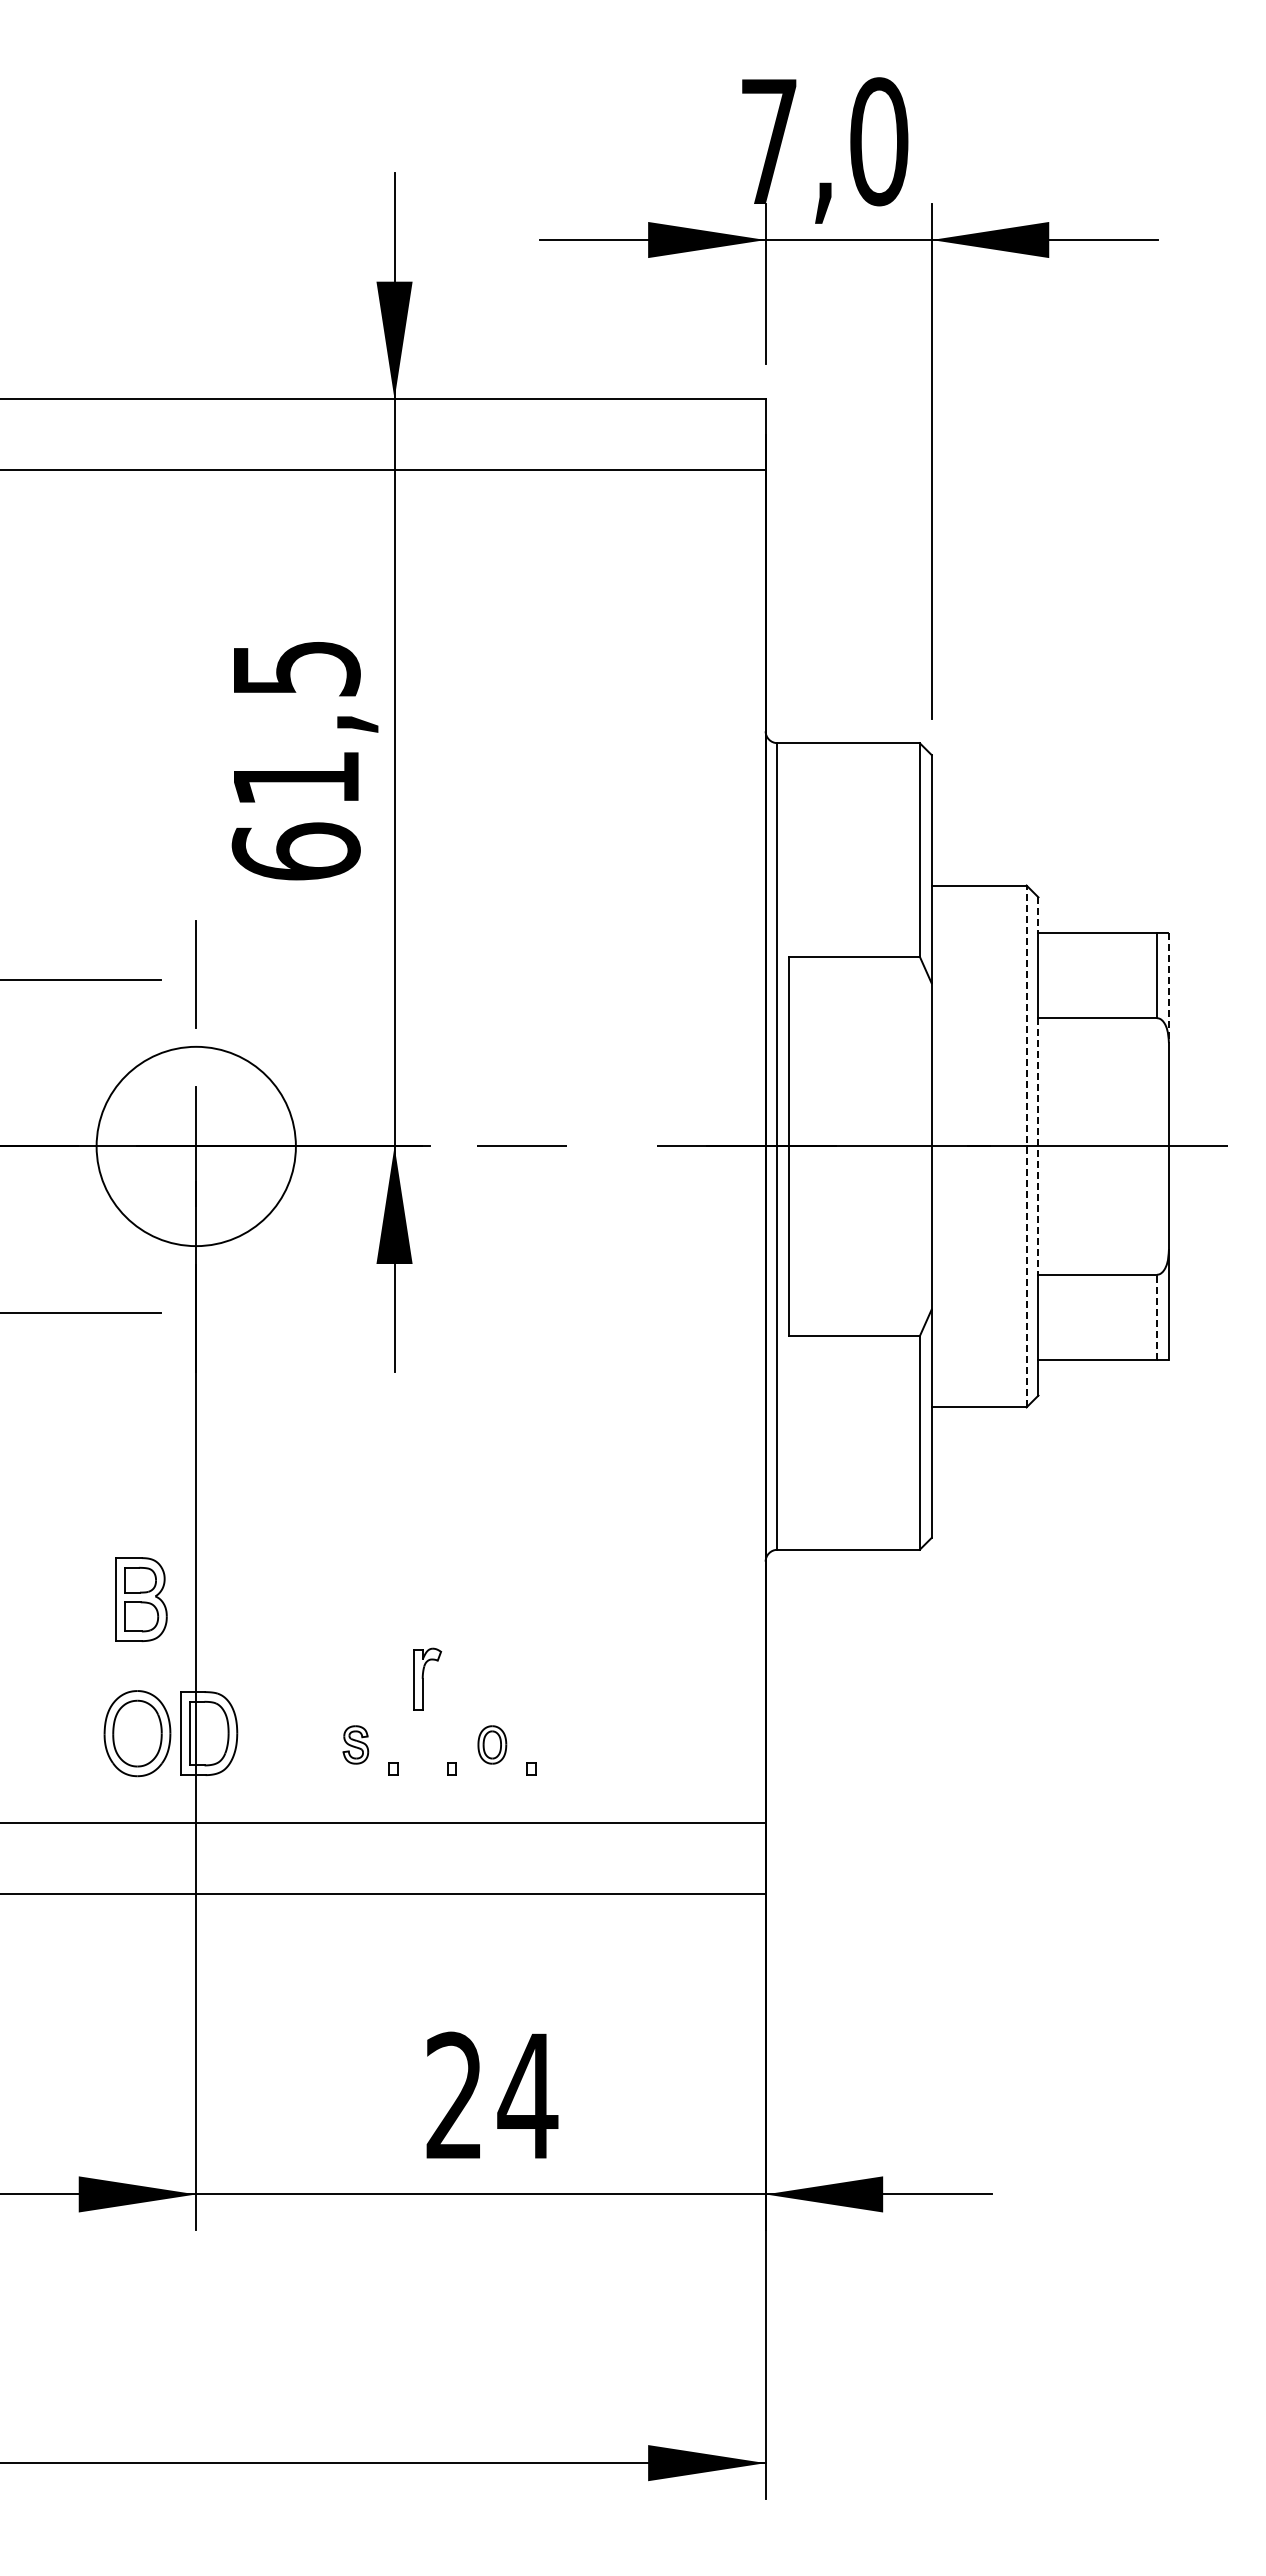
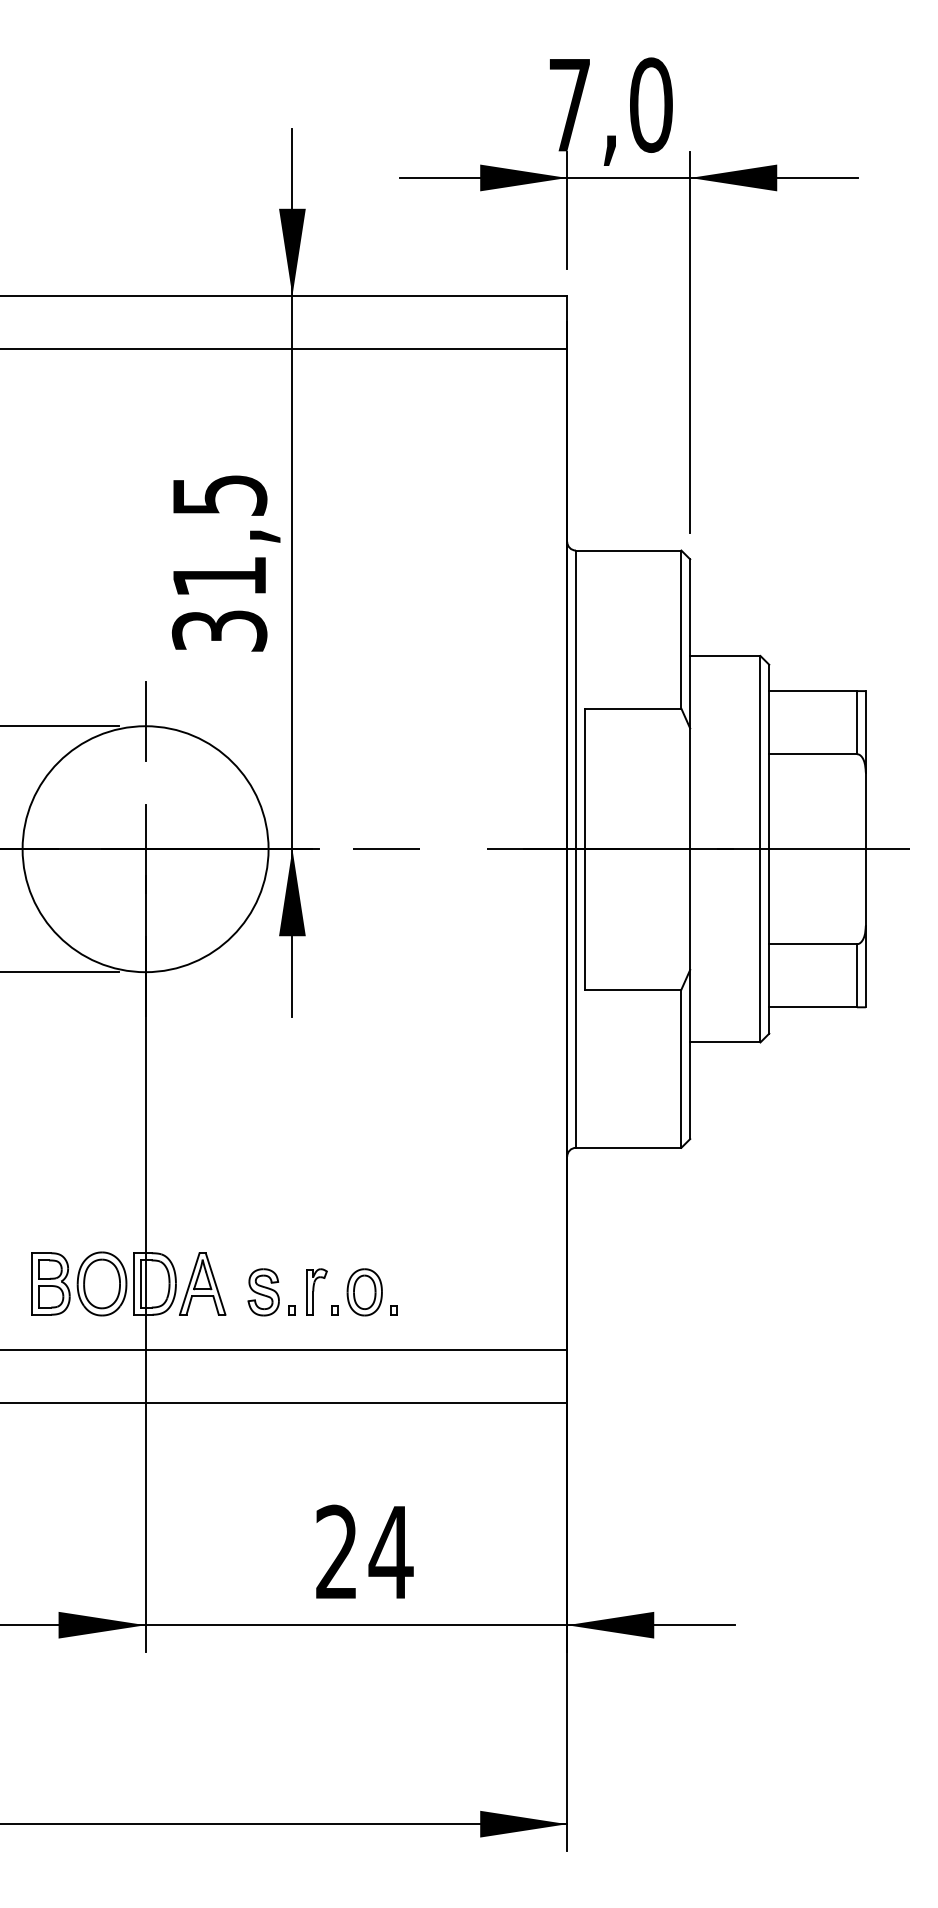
text: (295, 851) -> (219, 630), 61,5 -> 31,5
line: (1038, 915) -> (769, 678), dashed -> solid
line: (1168, 988) -> (865, 732), dashed -> solid
circle: (196, 1146) -> (145, 849), size x1.67
line: (1026, 1146) -> (760, 849), dashed -> solid
line: (1038, 1146) -> (769, 849), dashed -> solid
line: (1157, 1317) -> (857, 975), dashed -> solid
part: (141, 1599) -> (50, 1283), moved
part: (427, 1678) -> (316, 1291), moved
part: (273, 1733) -> (202, 1283), added
part: (355, 1744) -> (263, 1292), size x1.67
part: (492, 1744) -> (364, 1292), size x1.67

